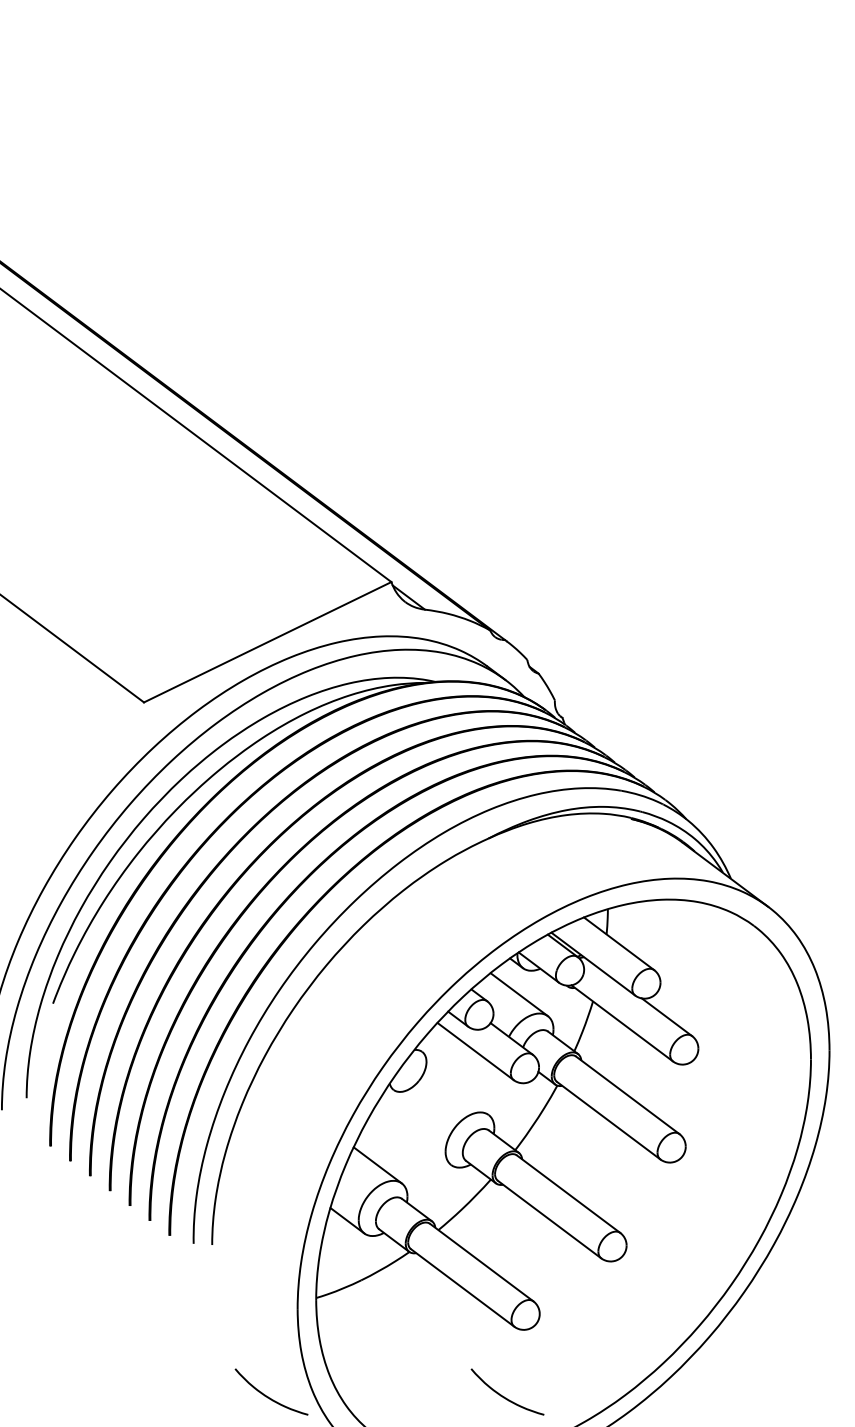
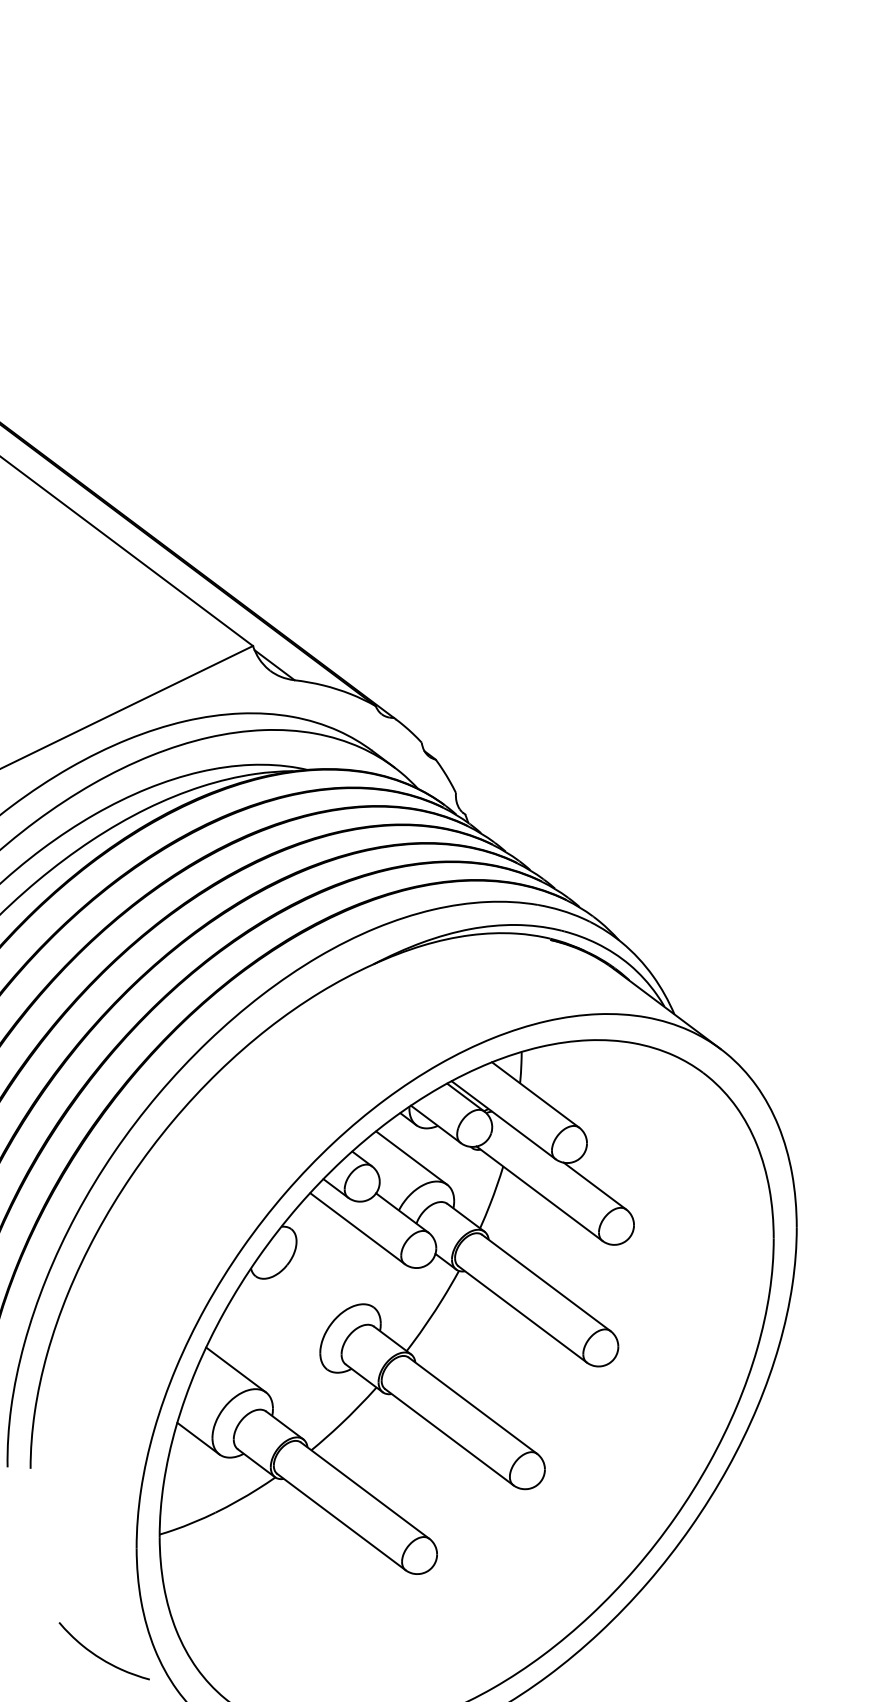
curve: (504, 1396) -> (393, 1656), removed

